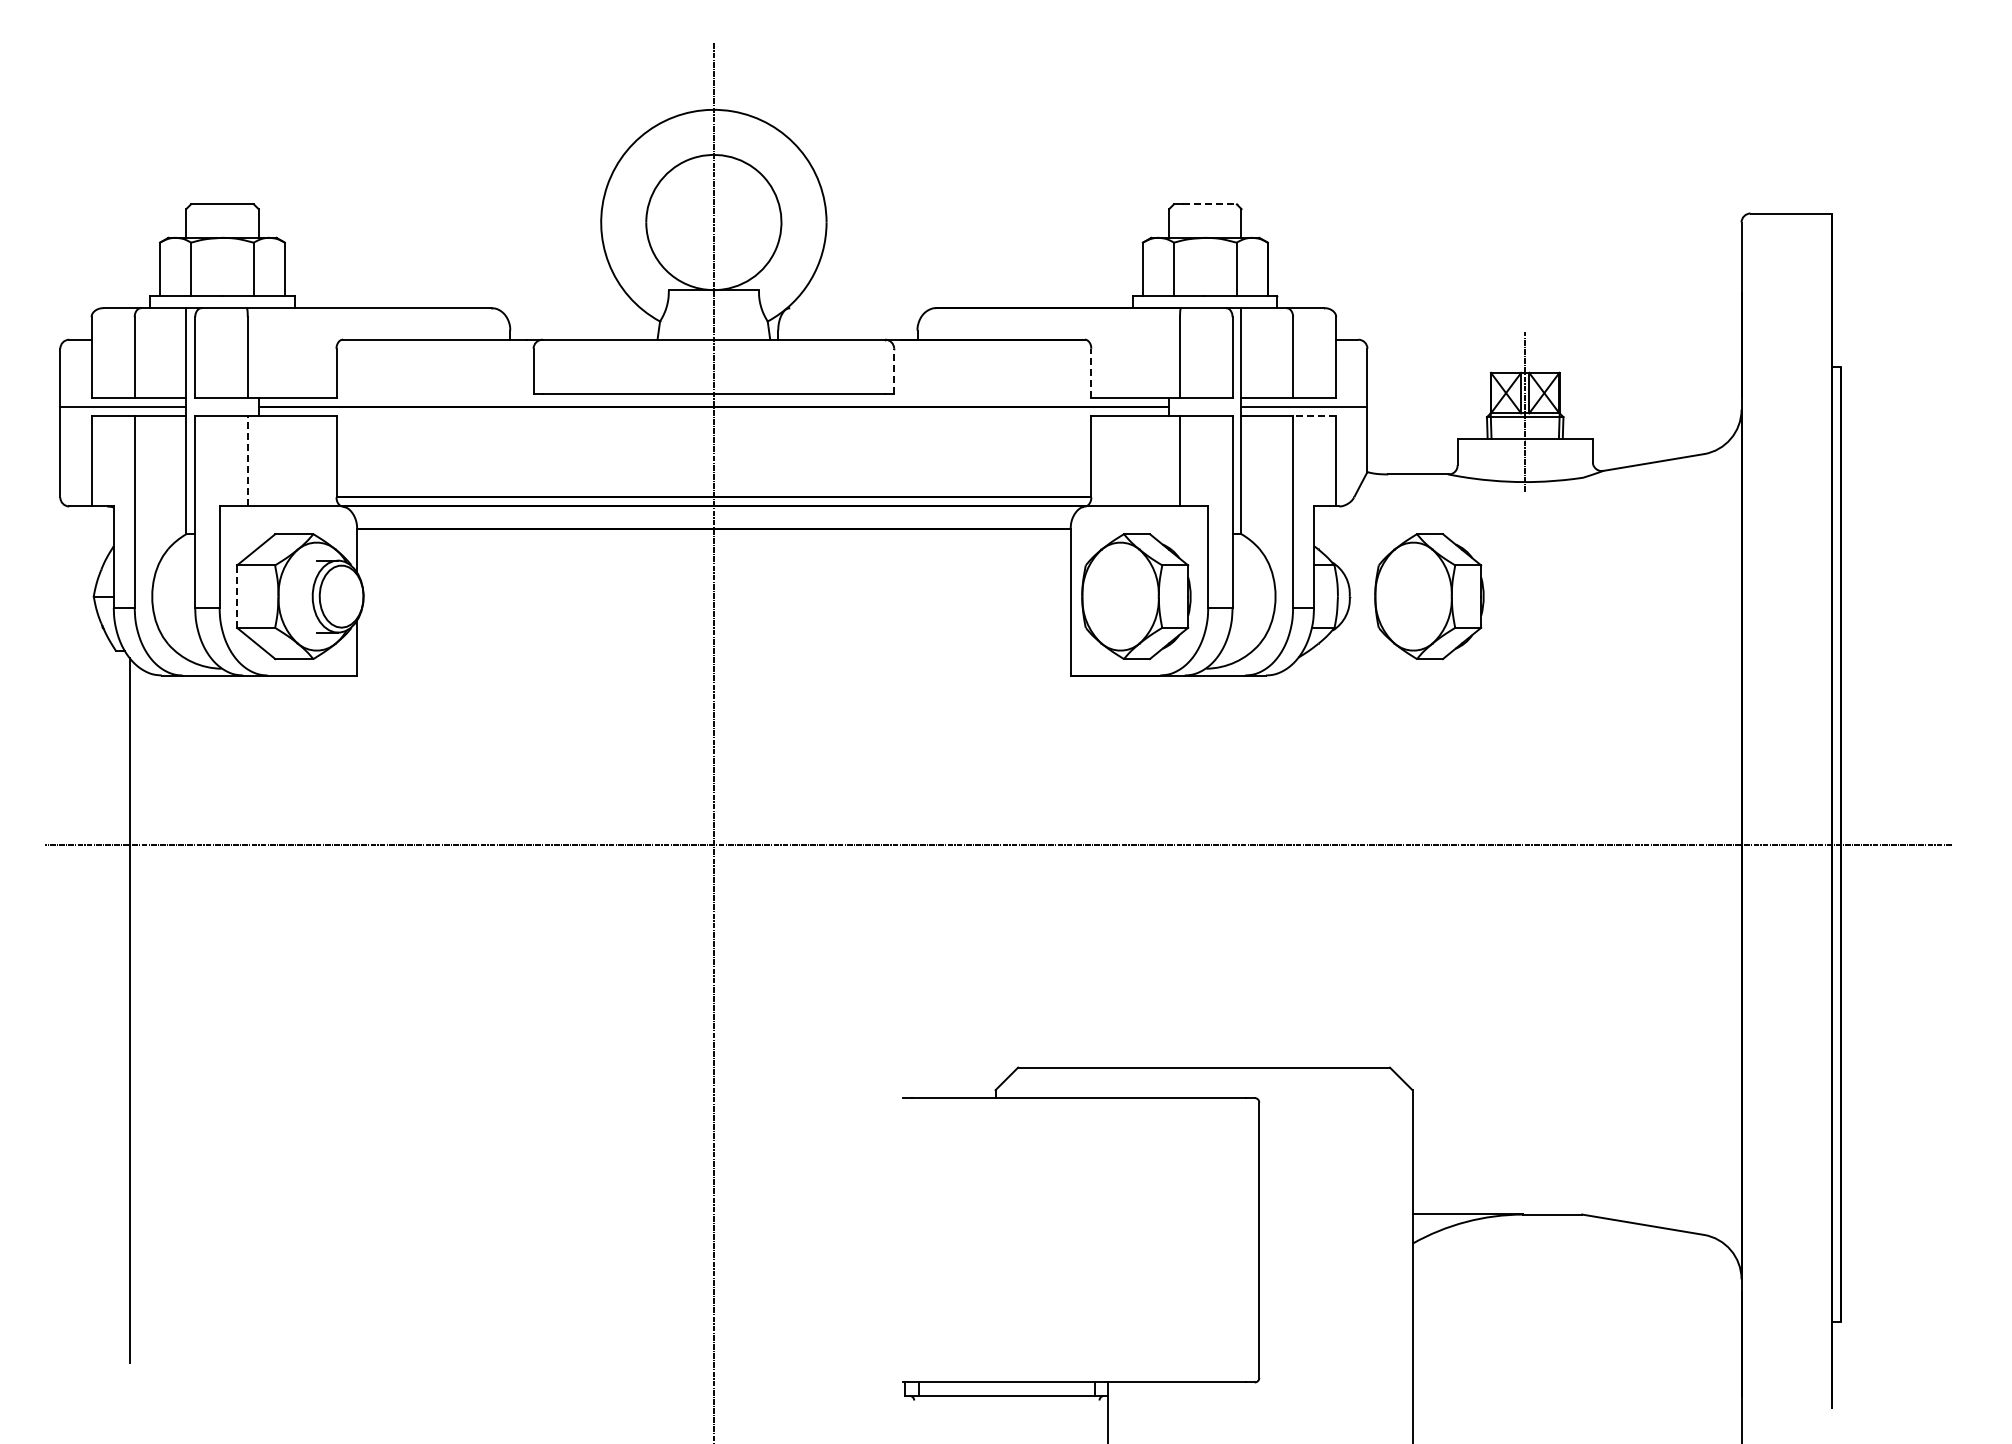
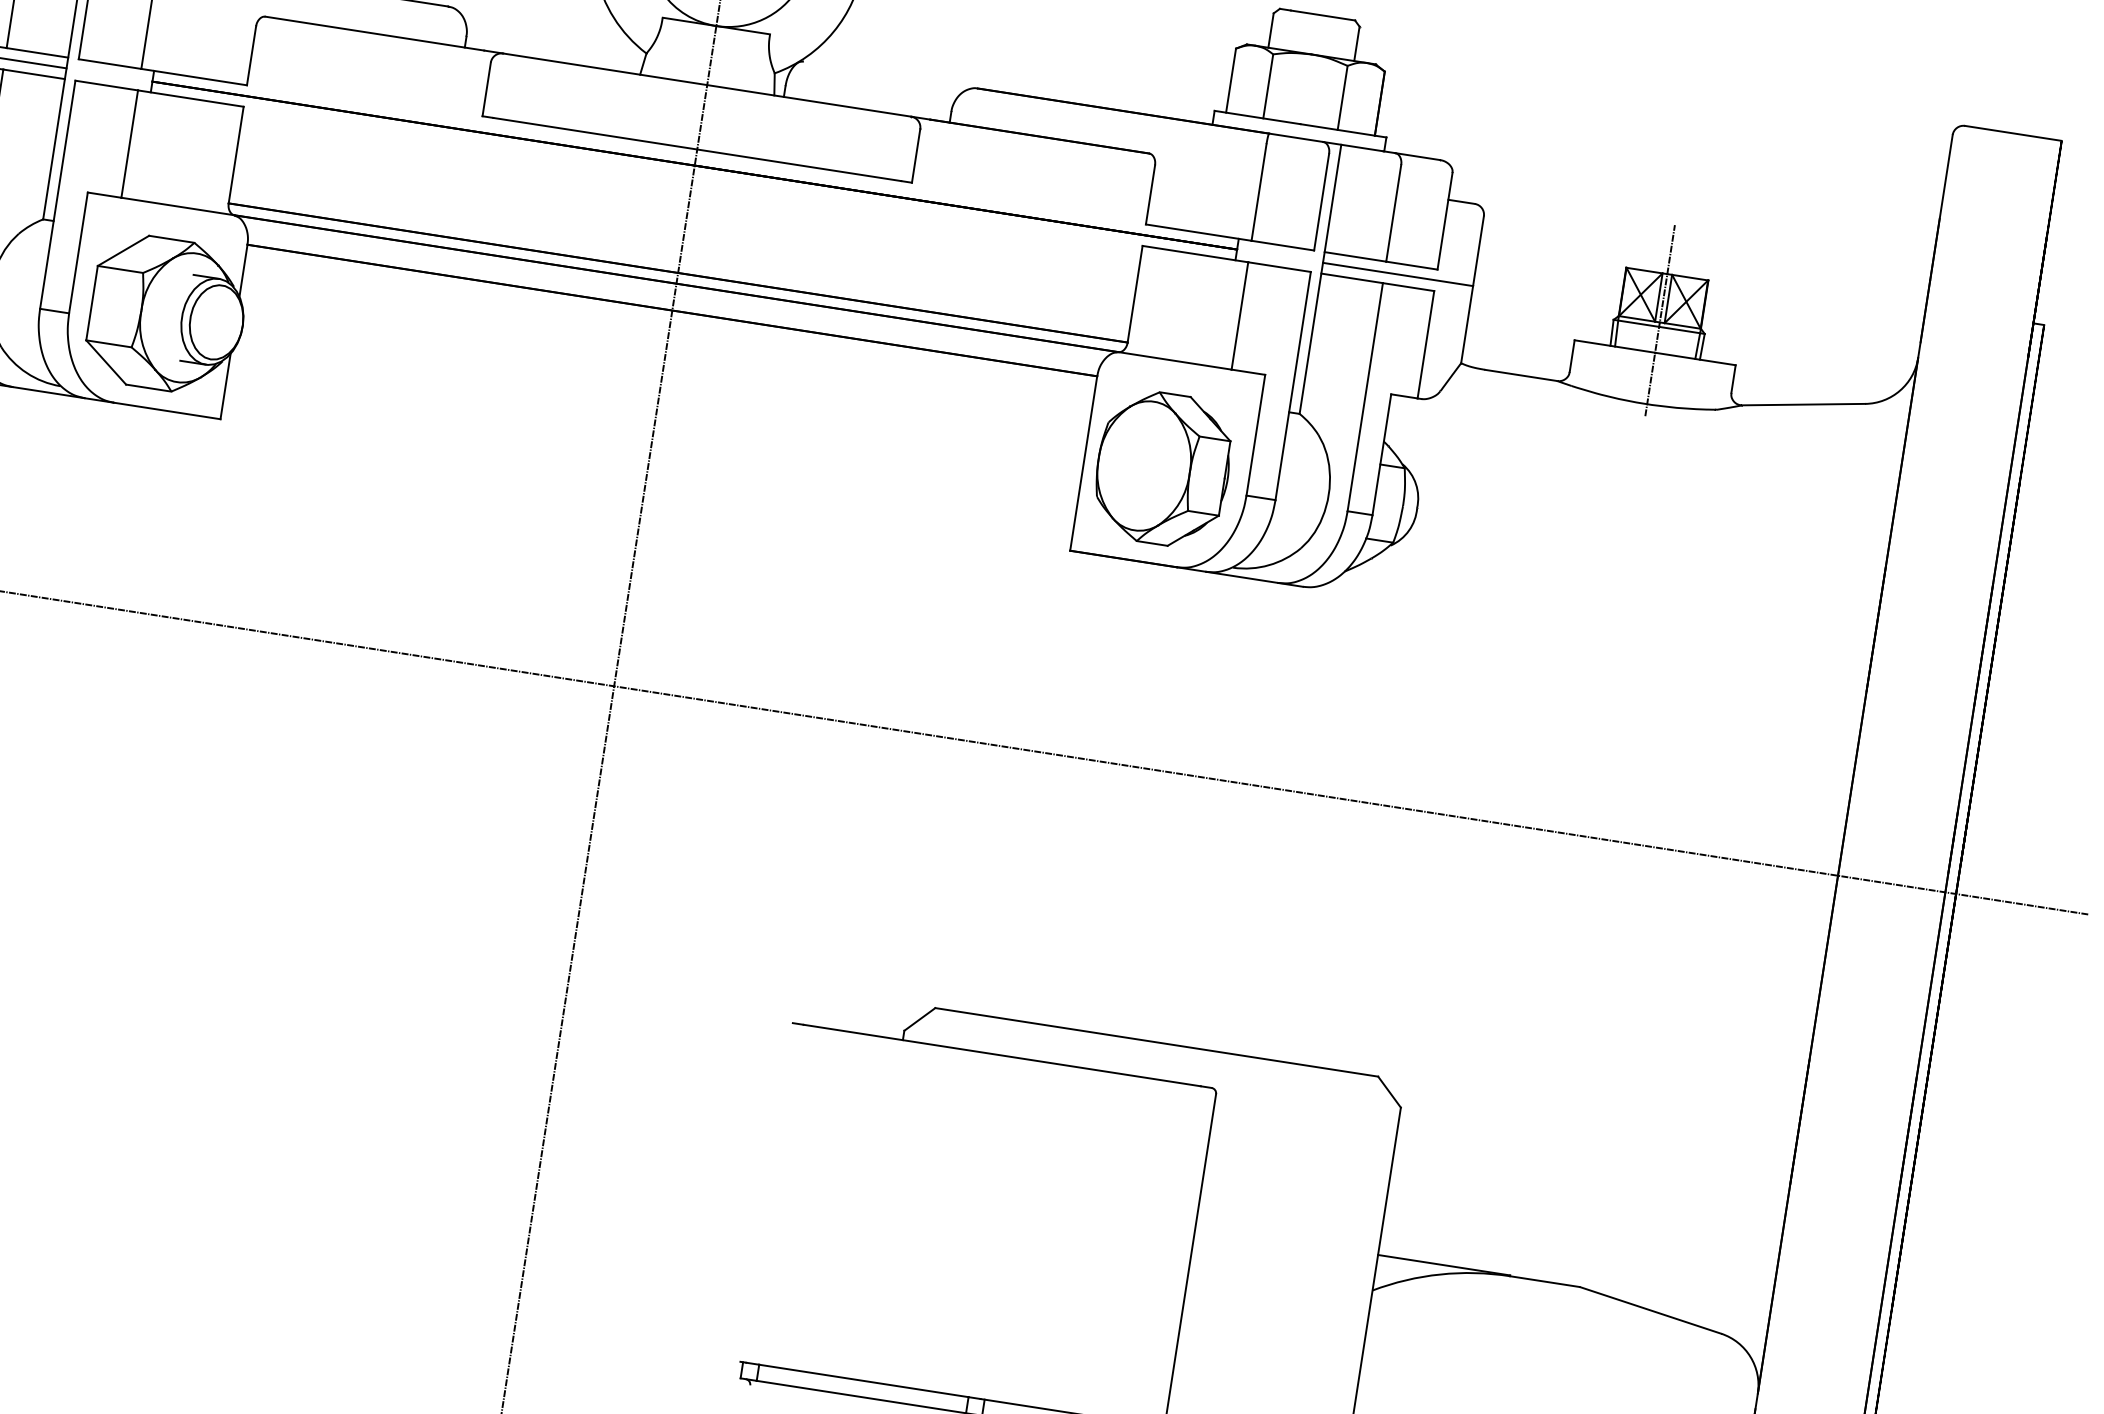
line: (1209, 204) -> (1322, 15), dashed -> solid
line: (894, 371) -> (916, 156), dashed -> solid
line: (1091, 373) -> (1150, 194), dashed -> solid
line: (1314, 416) -> (1408, 287), dashed -> solid
line: (247, 460) -> (129, 142), dashed -> solid
line: (237, 596) -> (92, 303), dashed -> solid
part: (1429, 596) -> (1512, 522), removed

